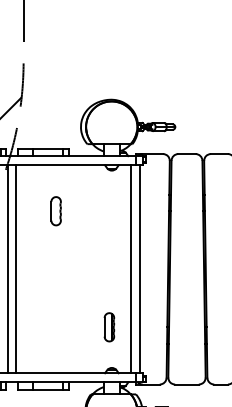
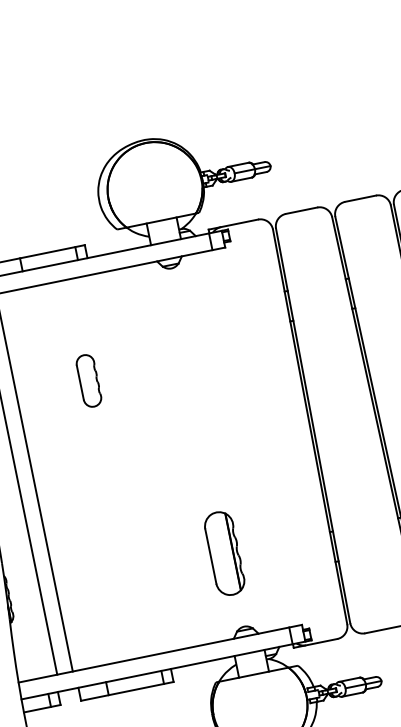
part: (55, 211) -> (87, 381), moved
line: (131, 269) -> (243, 440), removed
line: (139, 269) -> (258, 437), removed
part: (109, 327) -> (225, 554), size x1.6

